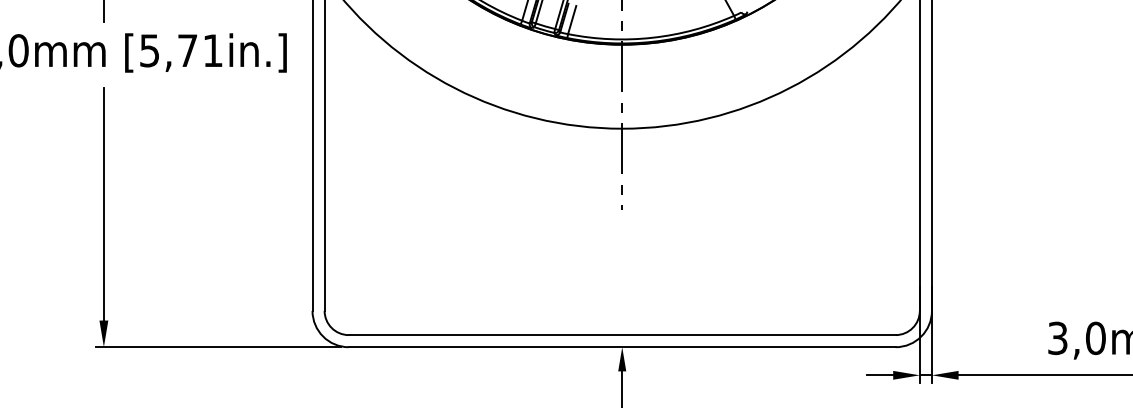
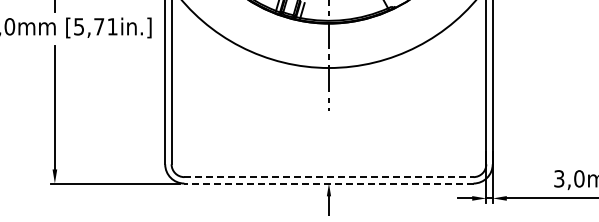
line: (621, 335) -> (328, 177), solid -> dashed
line: (621, 347) -> (328, 183), solid -> dashed

